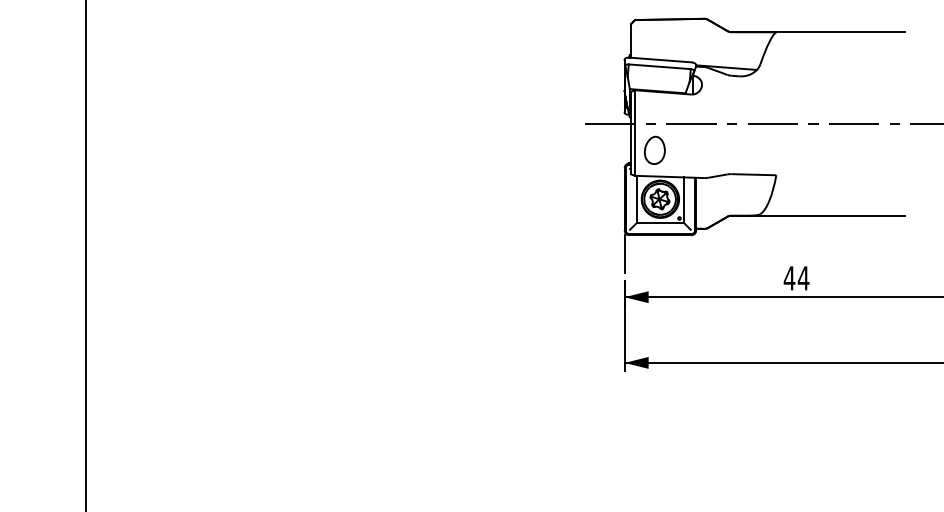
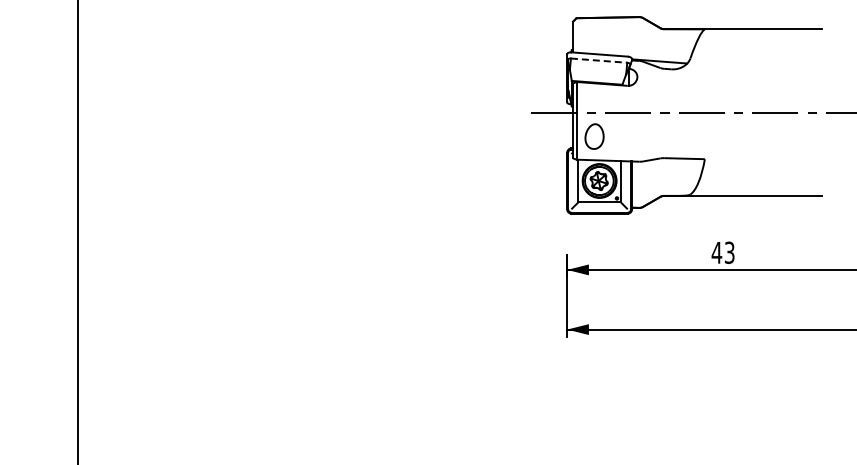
line: (660, 66) -> (599, 60), solid -> dashed
line: (625, 253) -> (567, 230), removed
text: (803, 278) -> (729, 252), 44 -> 43

